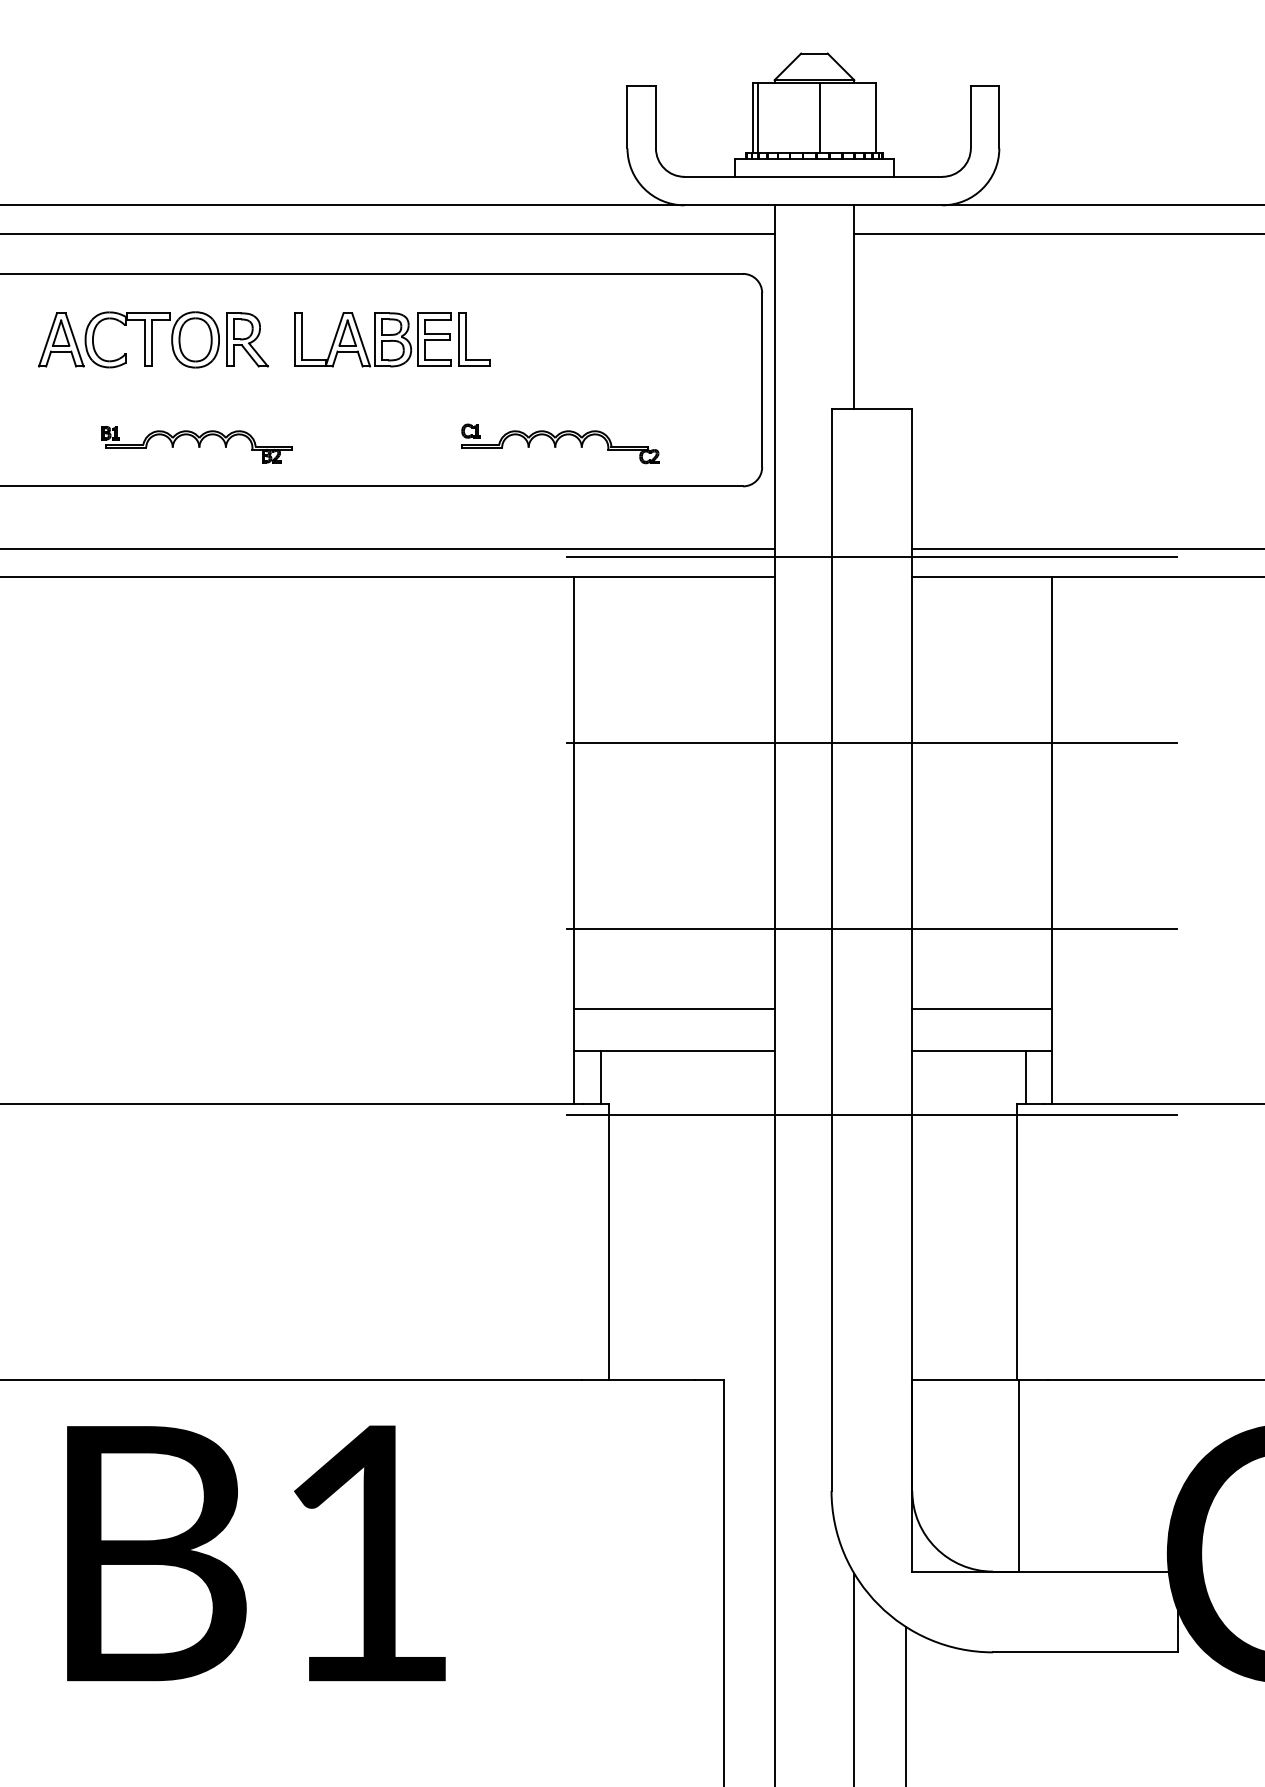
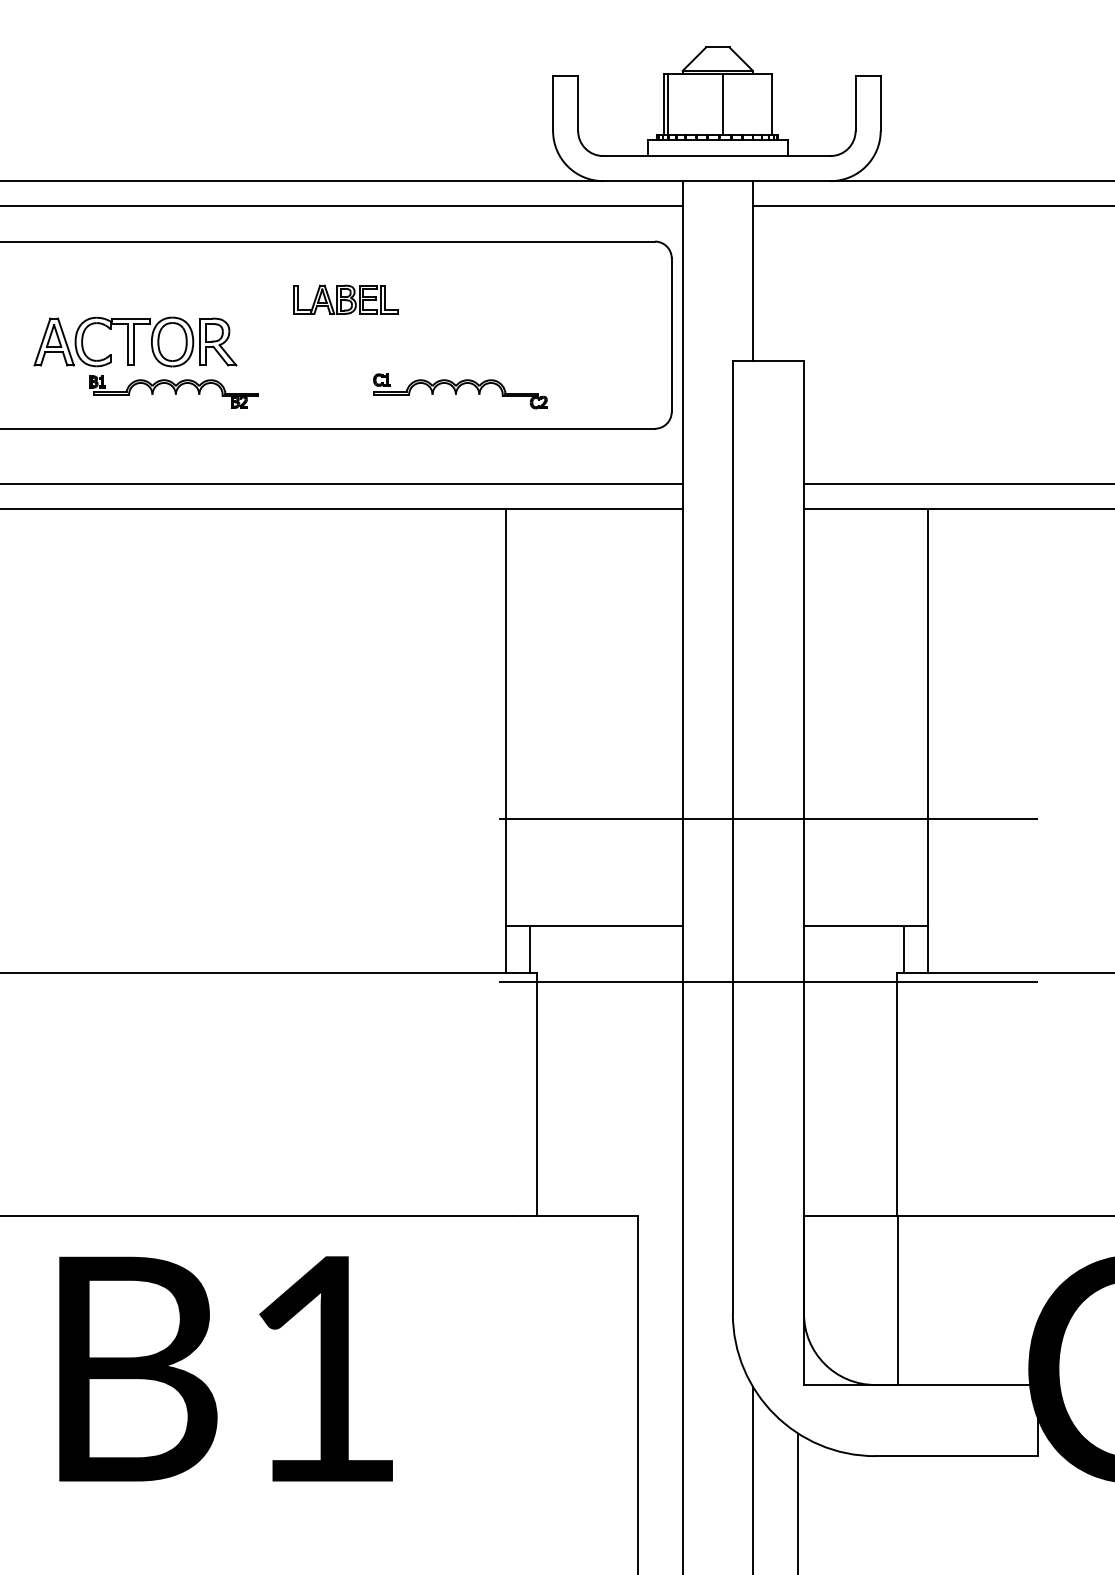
part: (153, 339) -> (135, 341), moved
part: (392, 339) -> (346, 299), size x0.6
part: (560, 443) -> (460, 391), moved
line: (871, 556) -> (768, 490), removed
line: (871, 742) -> (768, 654), removed
line: (674, 1008) -> (594, 888), removed
line: (982, 1008) -> (865, 888), removed

